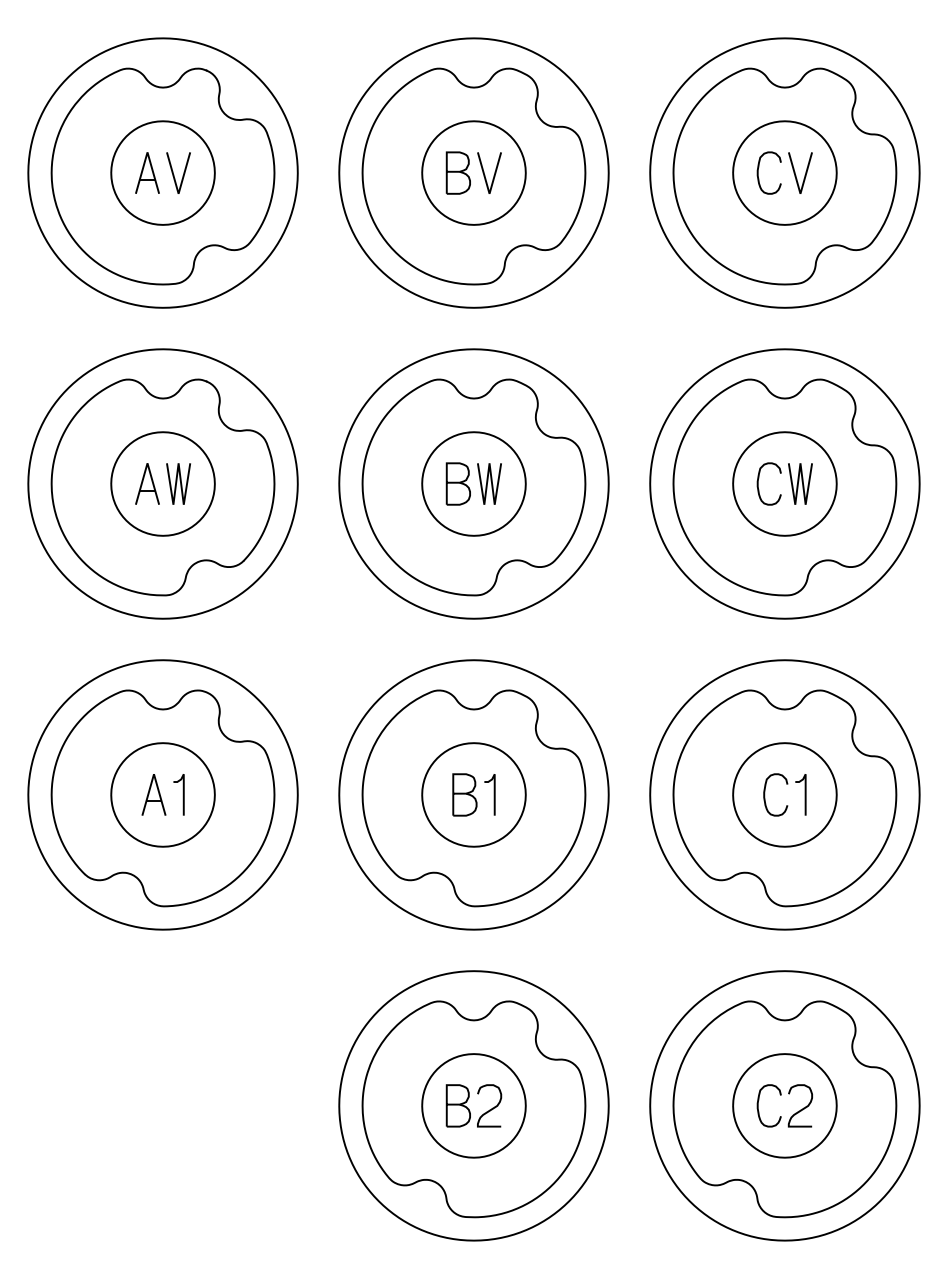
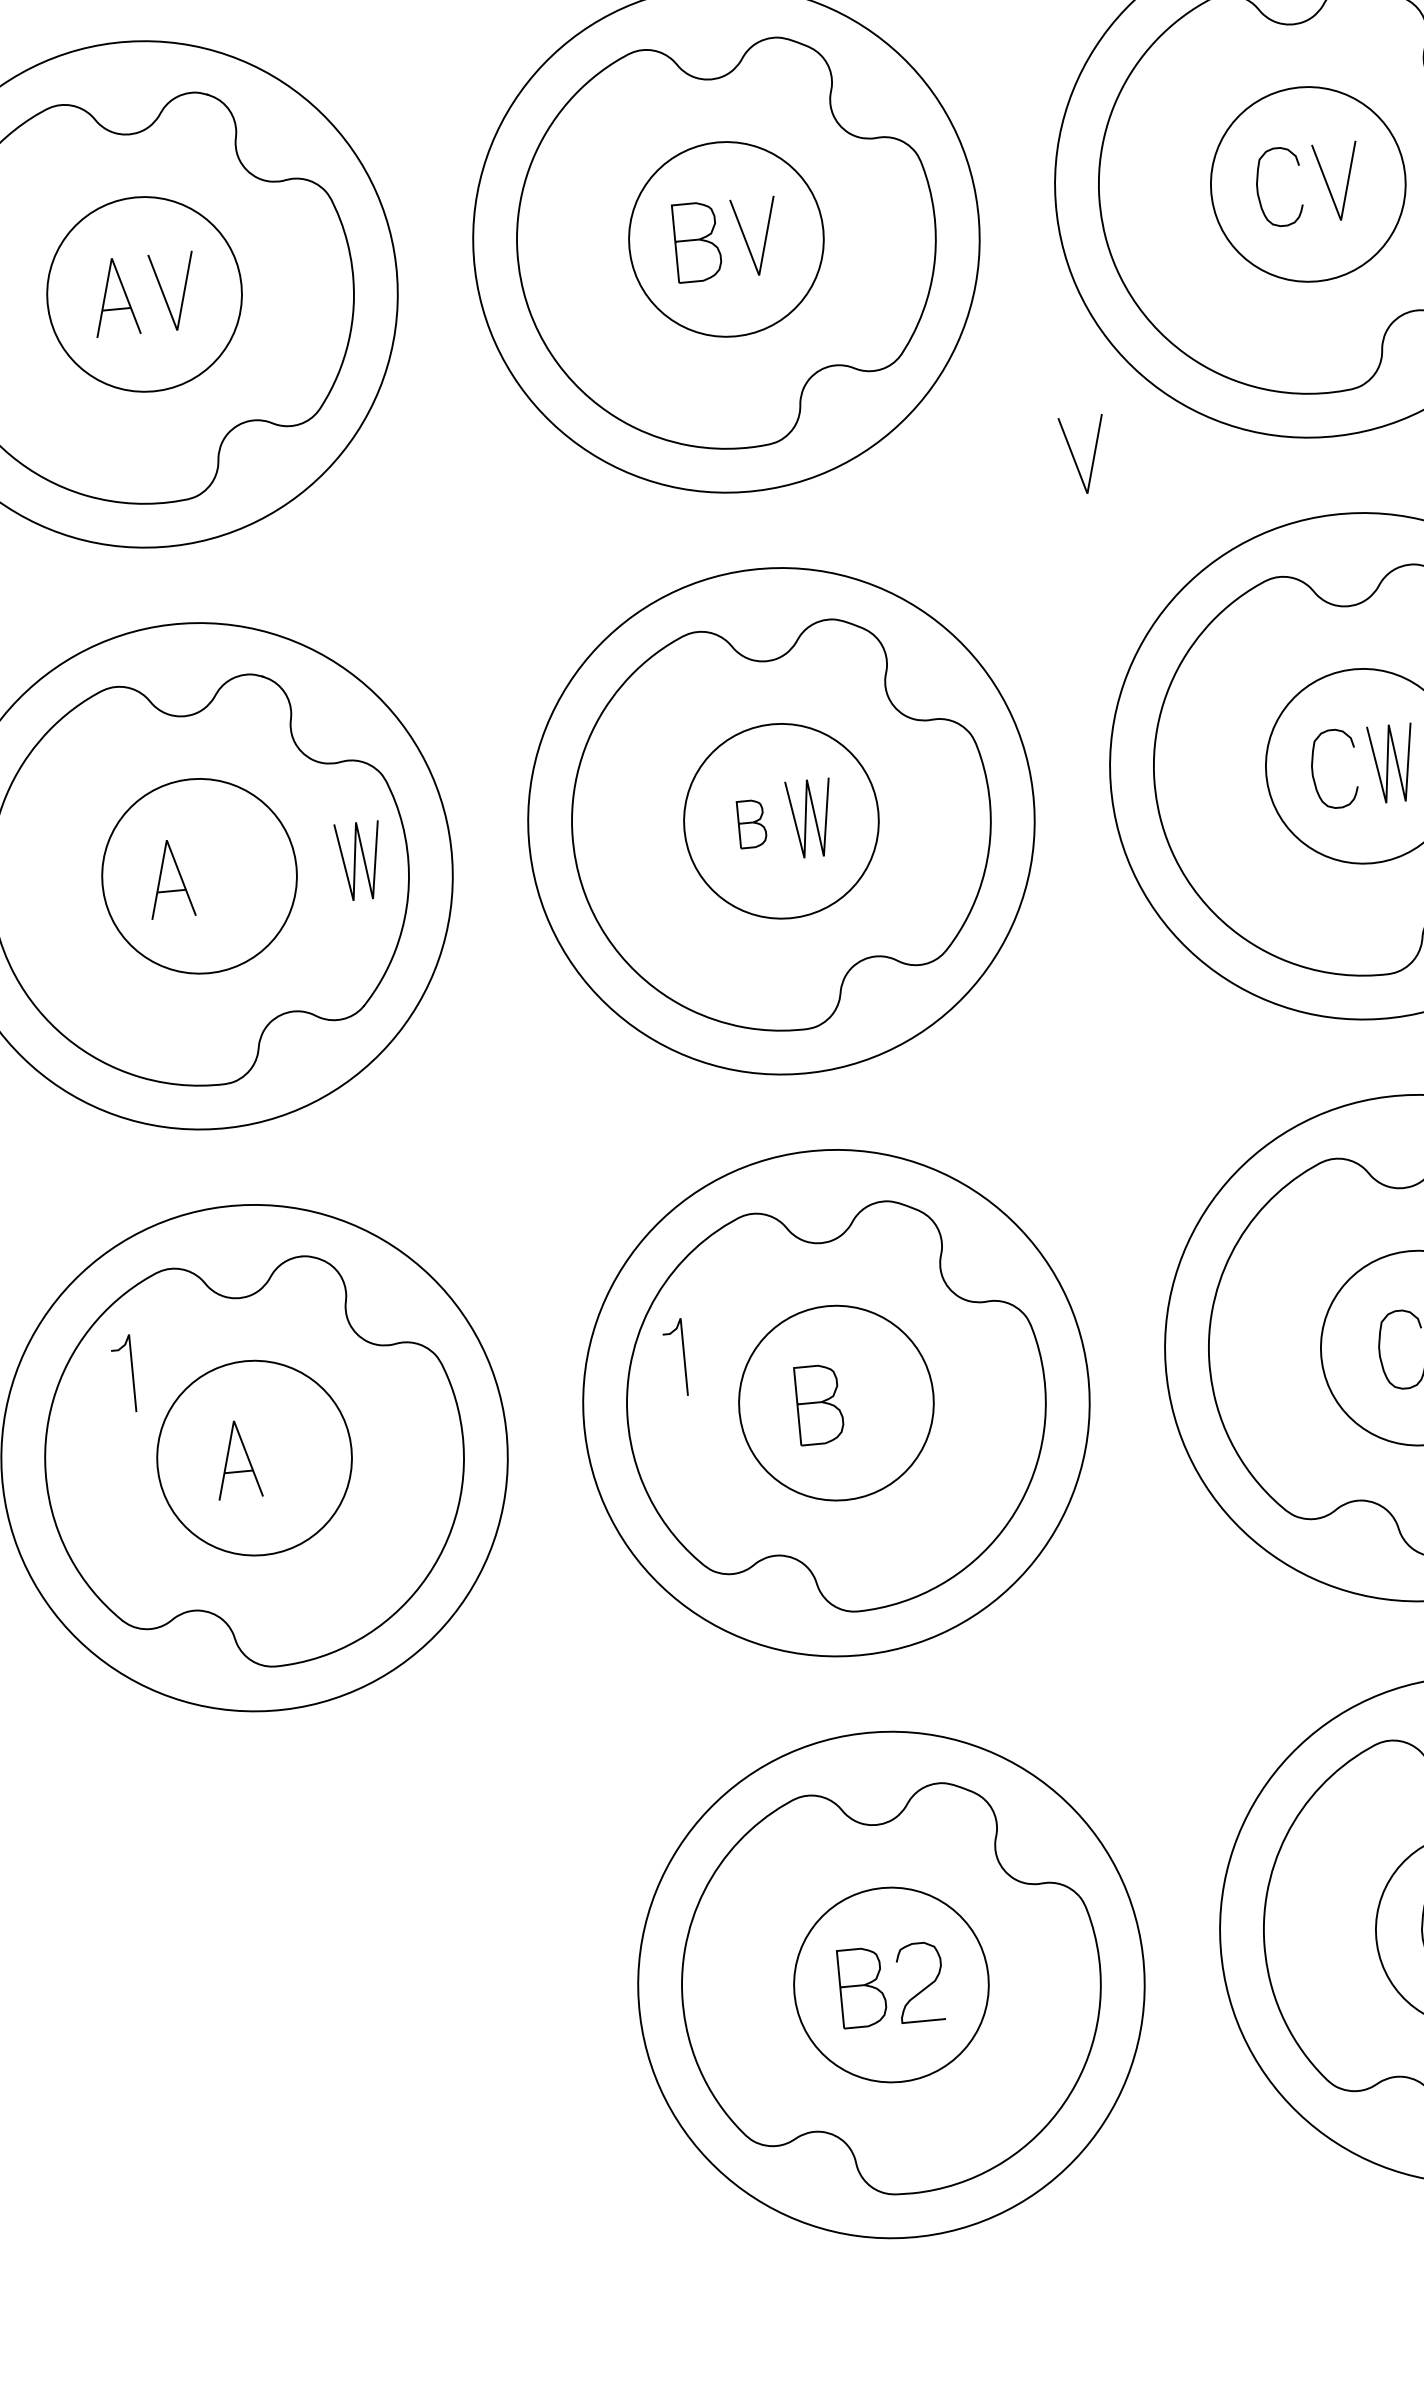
line: (647, 304) -> (1074, 454), added
line: (177, 482) -> (357, 858), moved
part: (457, 483) -> (750, 823), size x0.6
curve: (182, 794) -> (130, 1372), moved
curve: (493, 794) -> (681, 1356), moved

